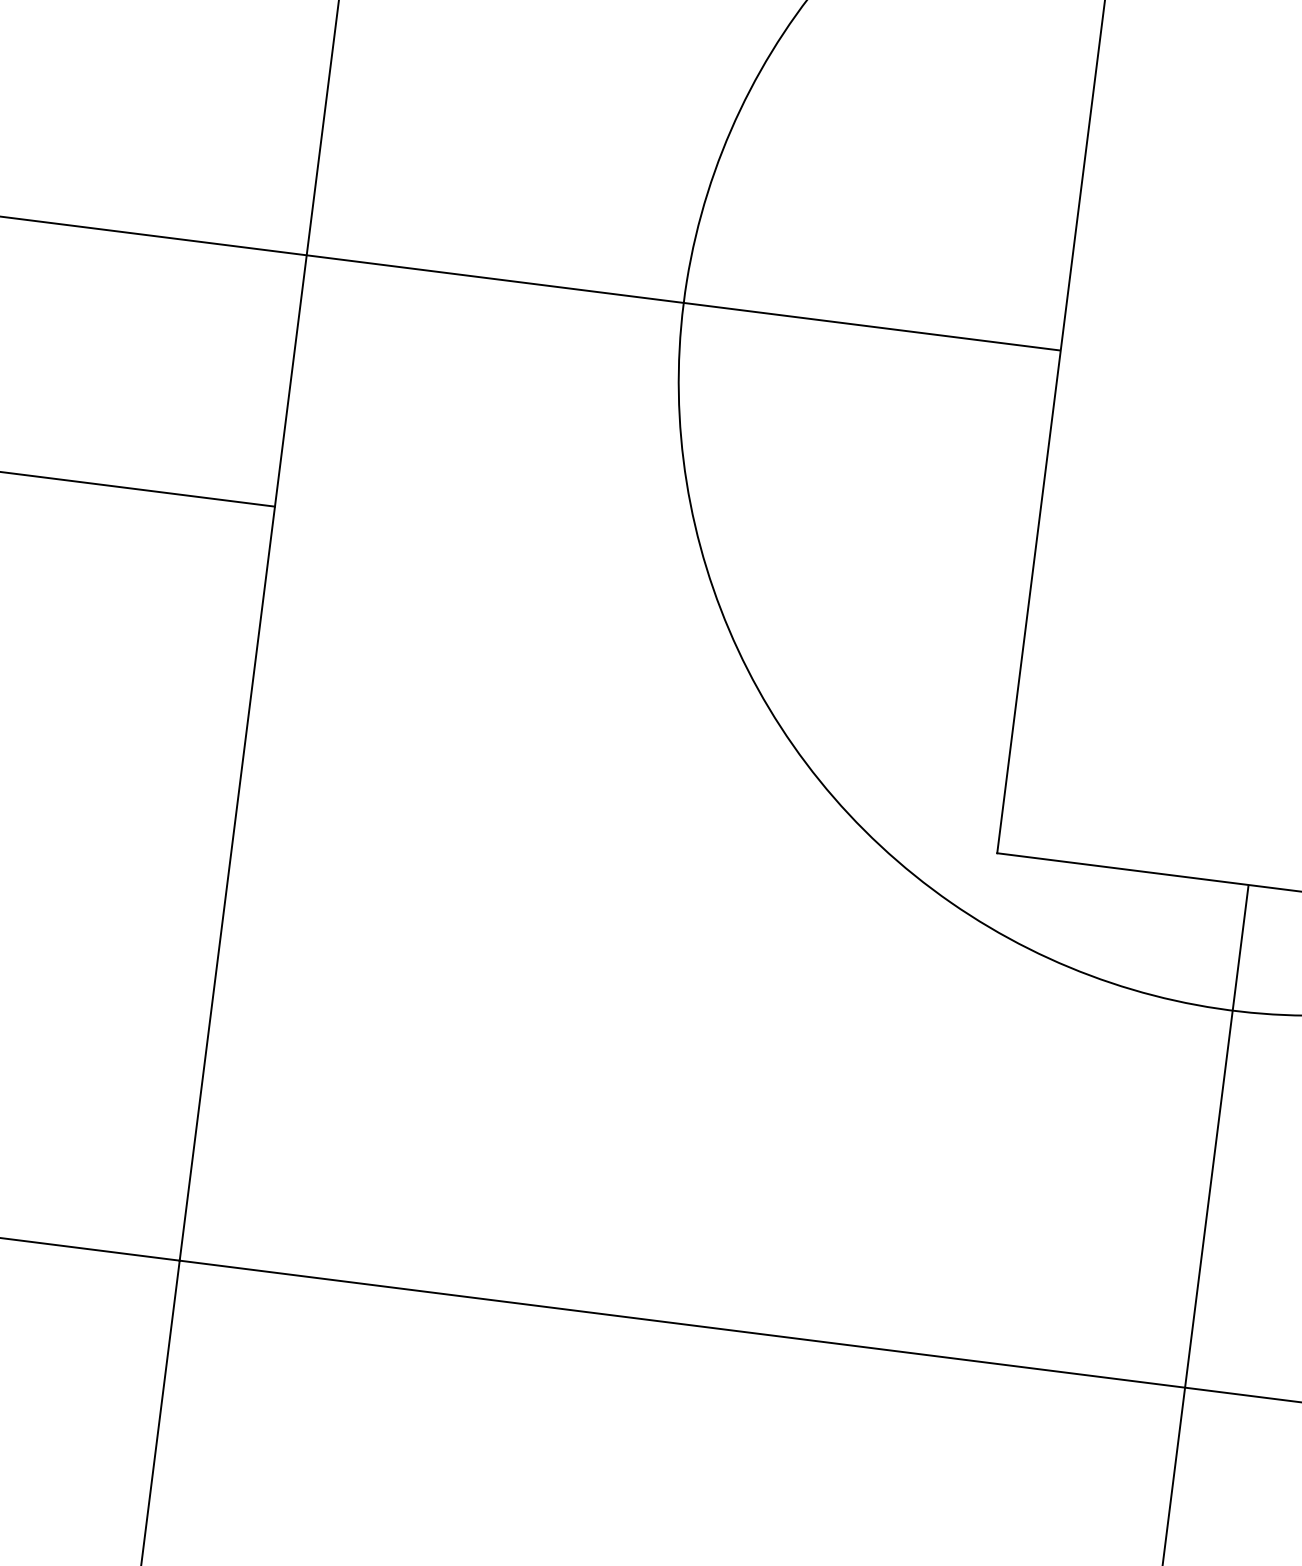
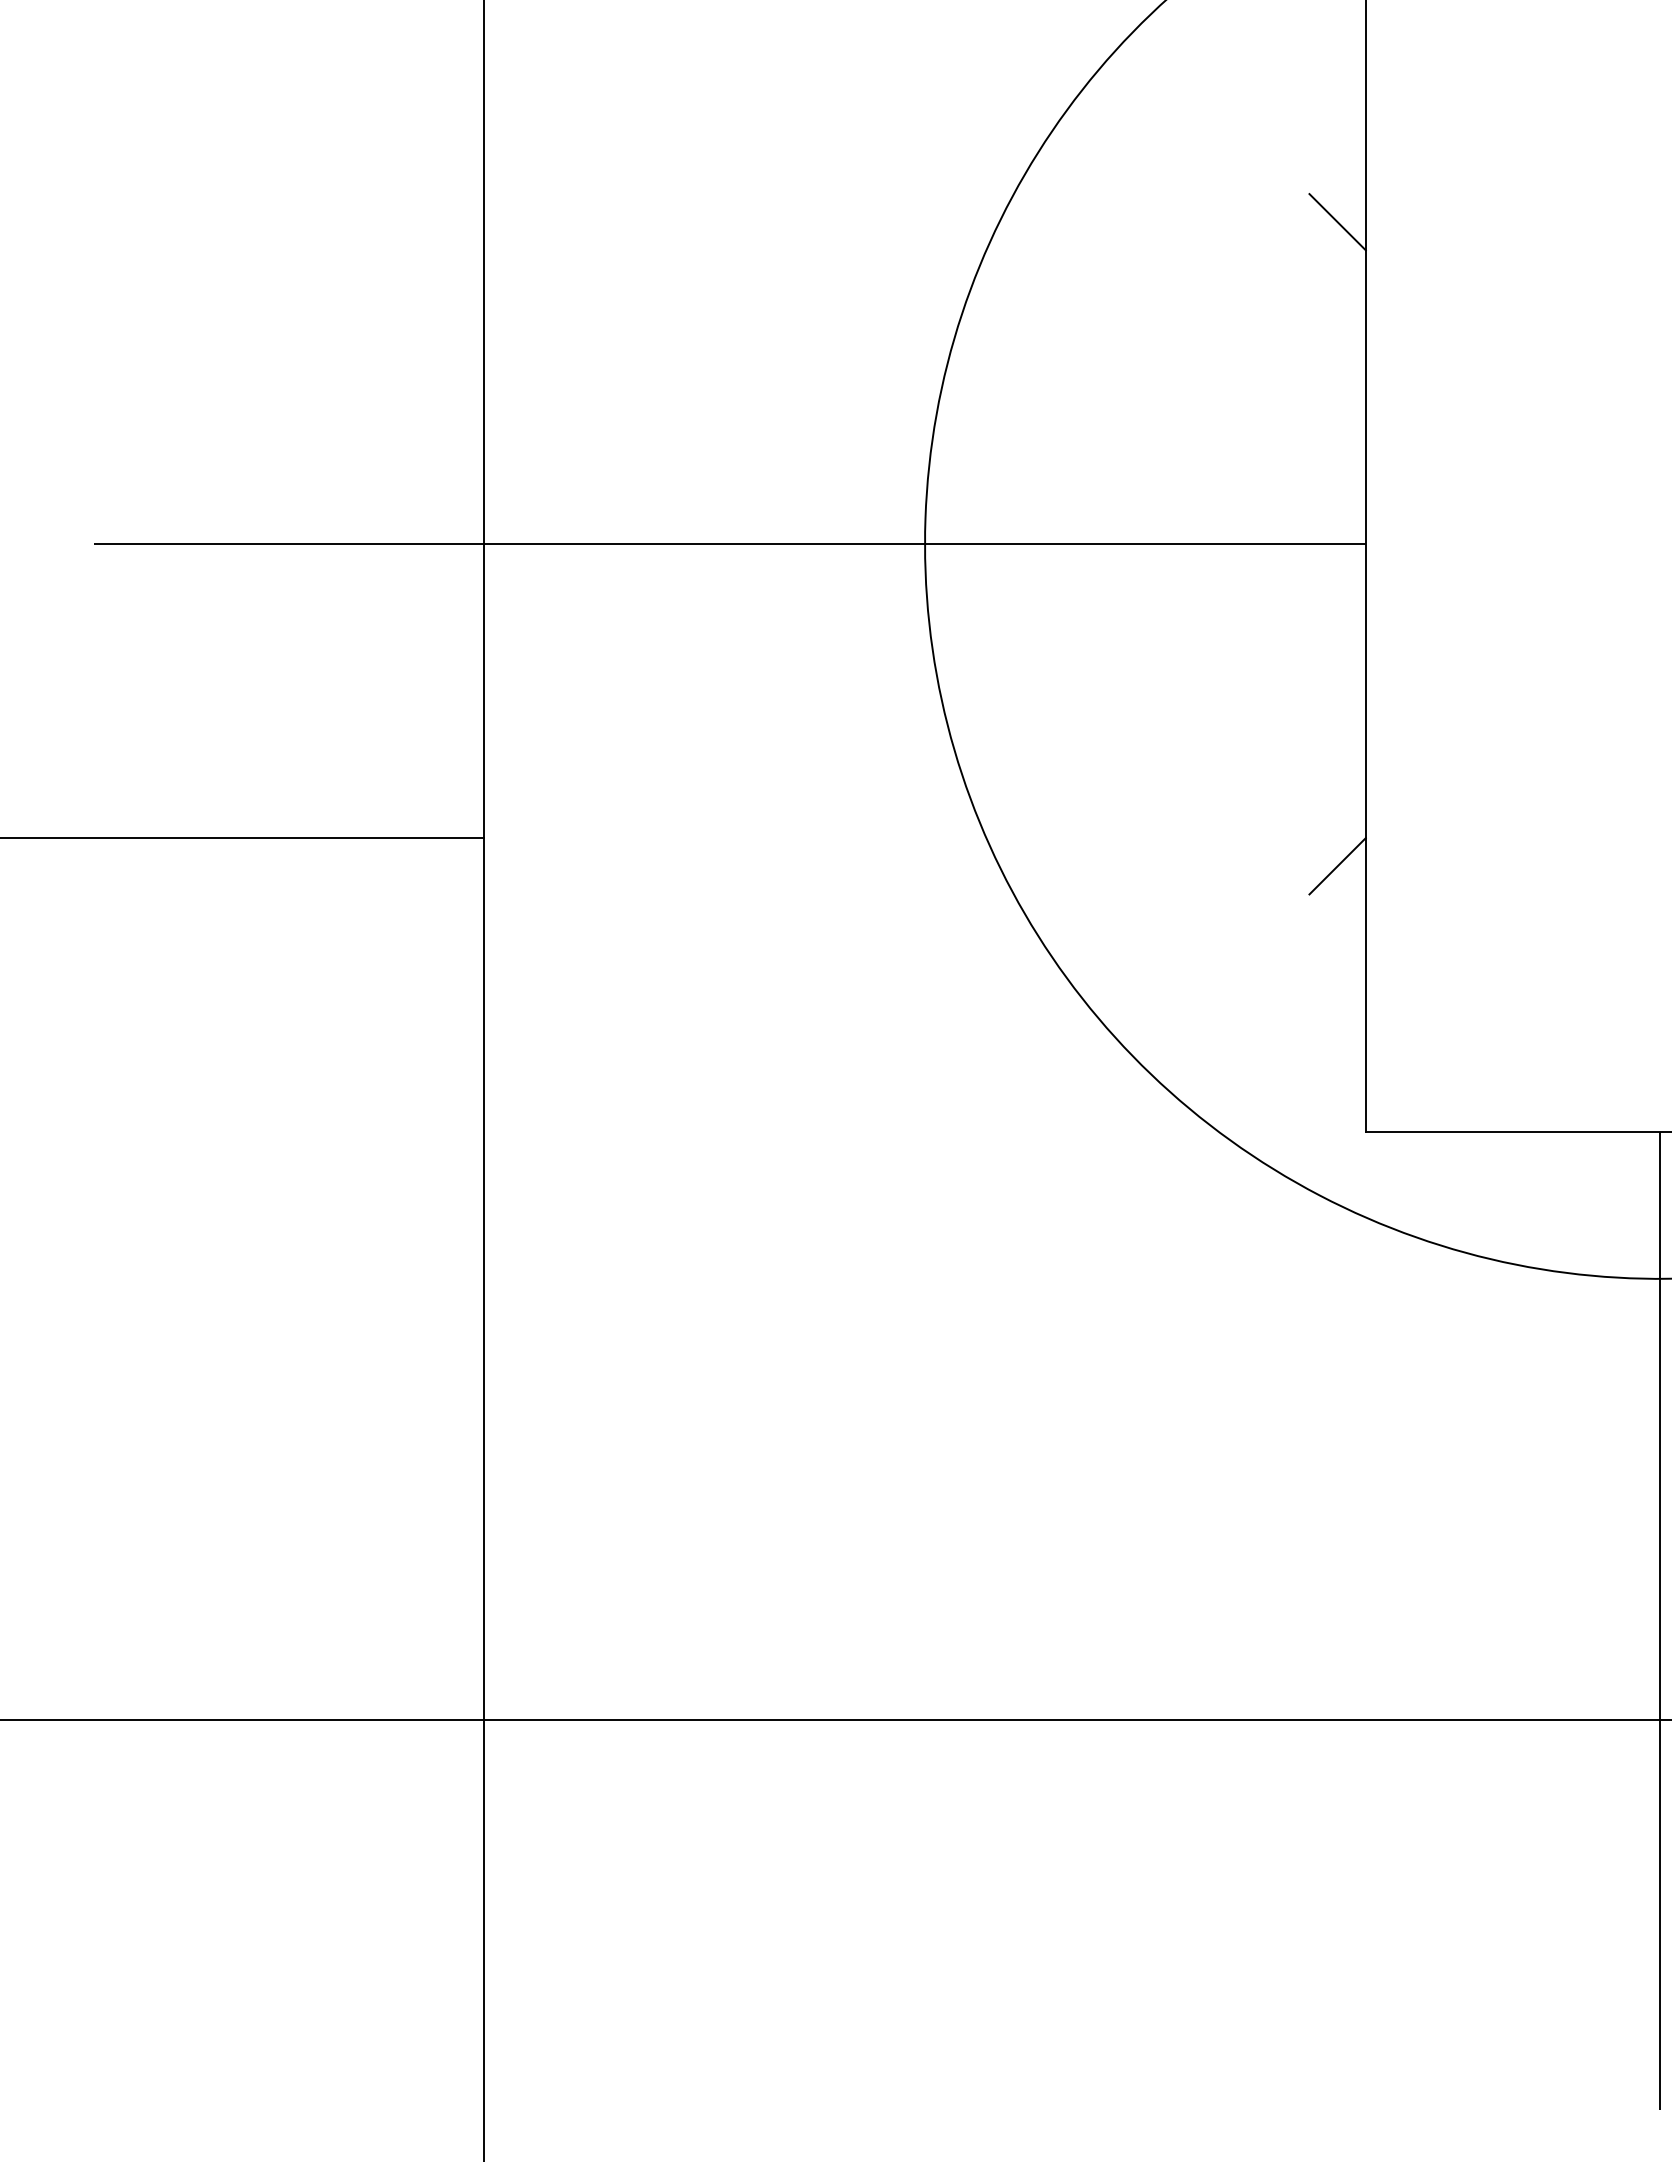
line: (1071, 72) -> (1337, 222), added
line: (1001, 623) -> (1337, 866), added

